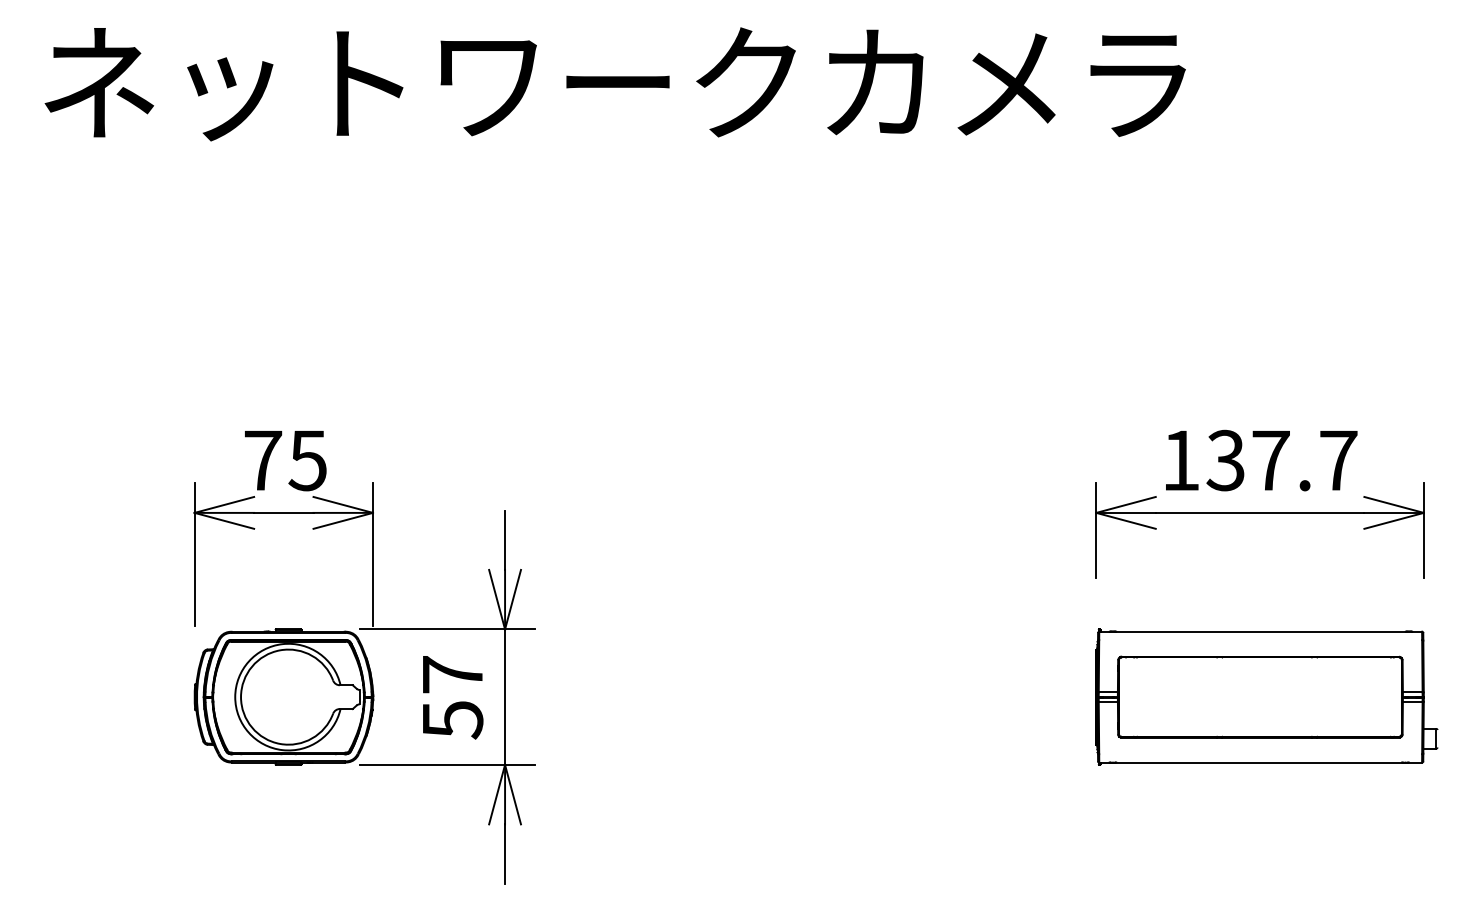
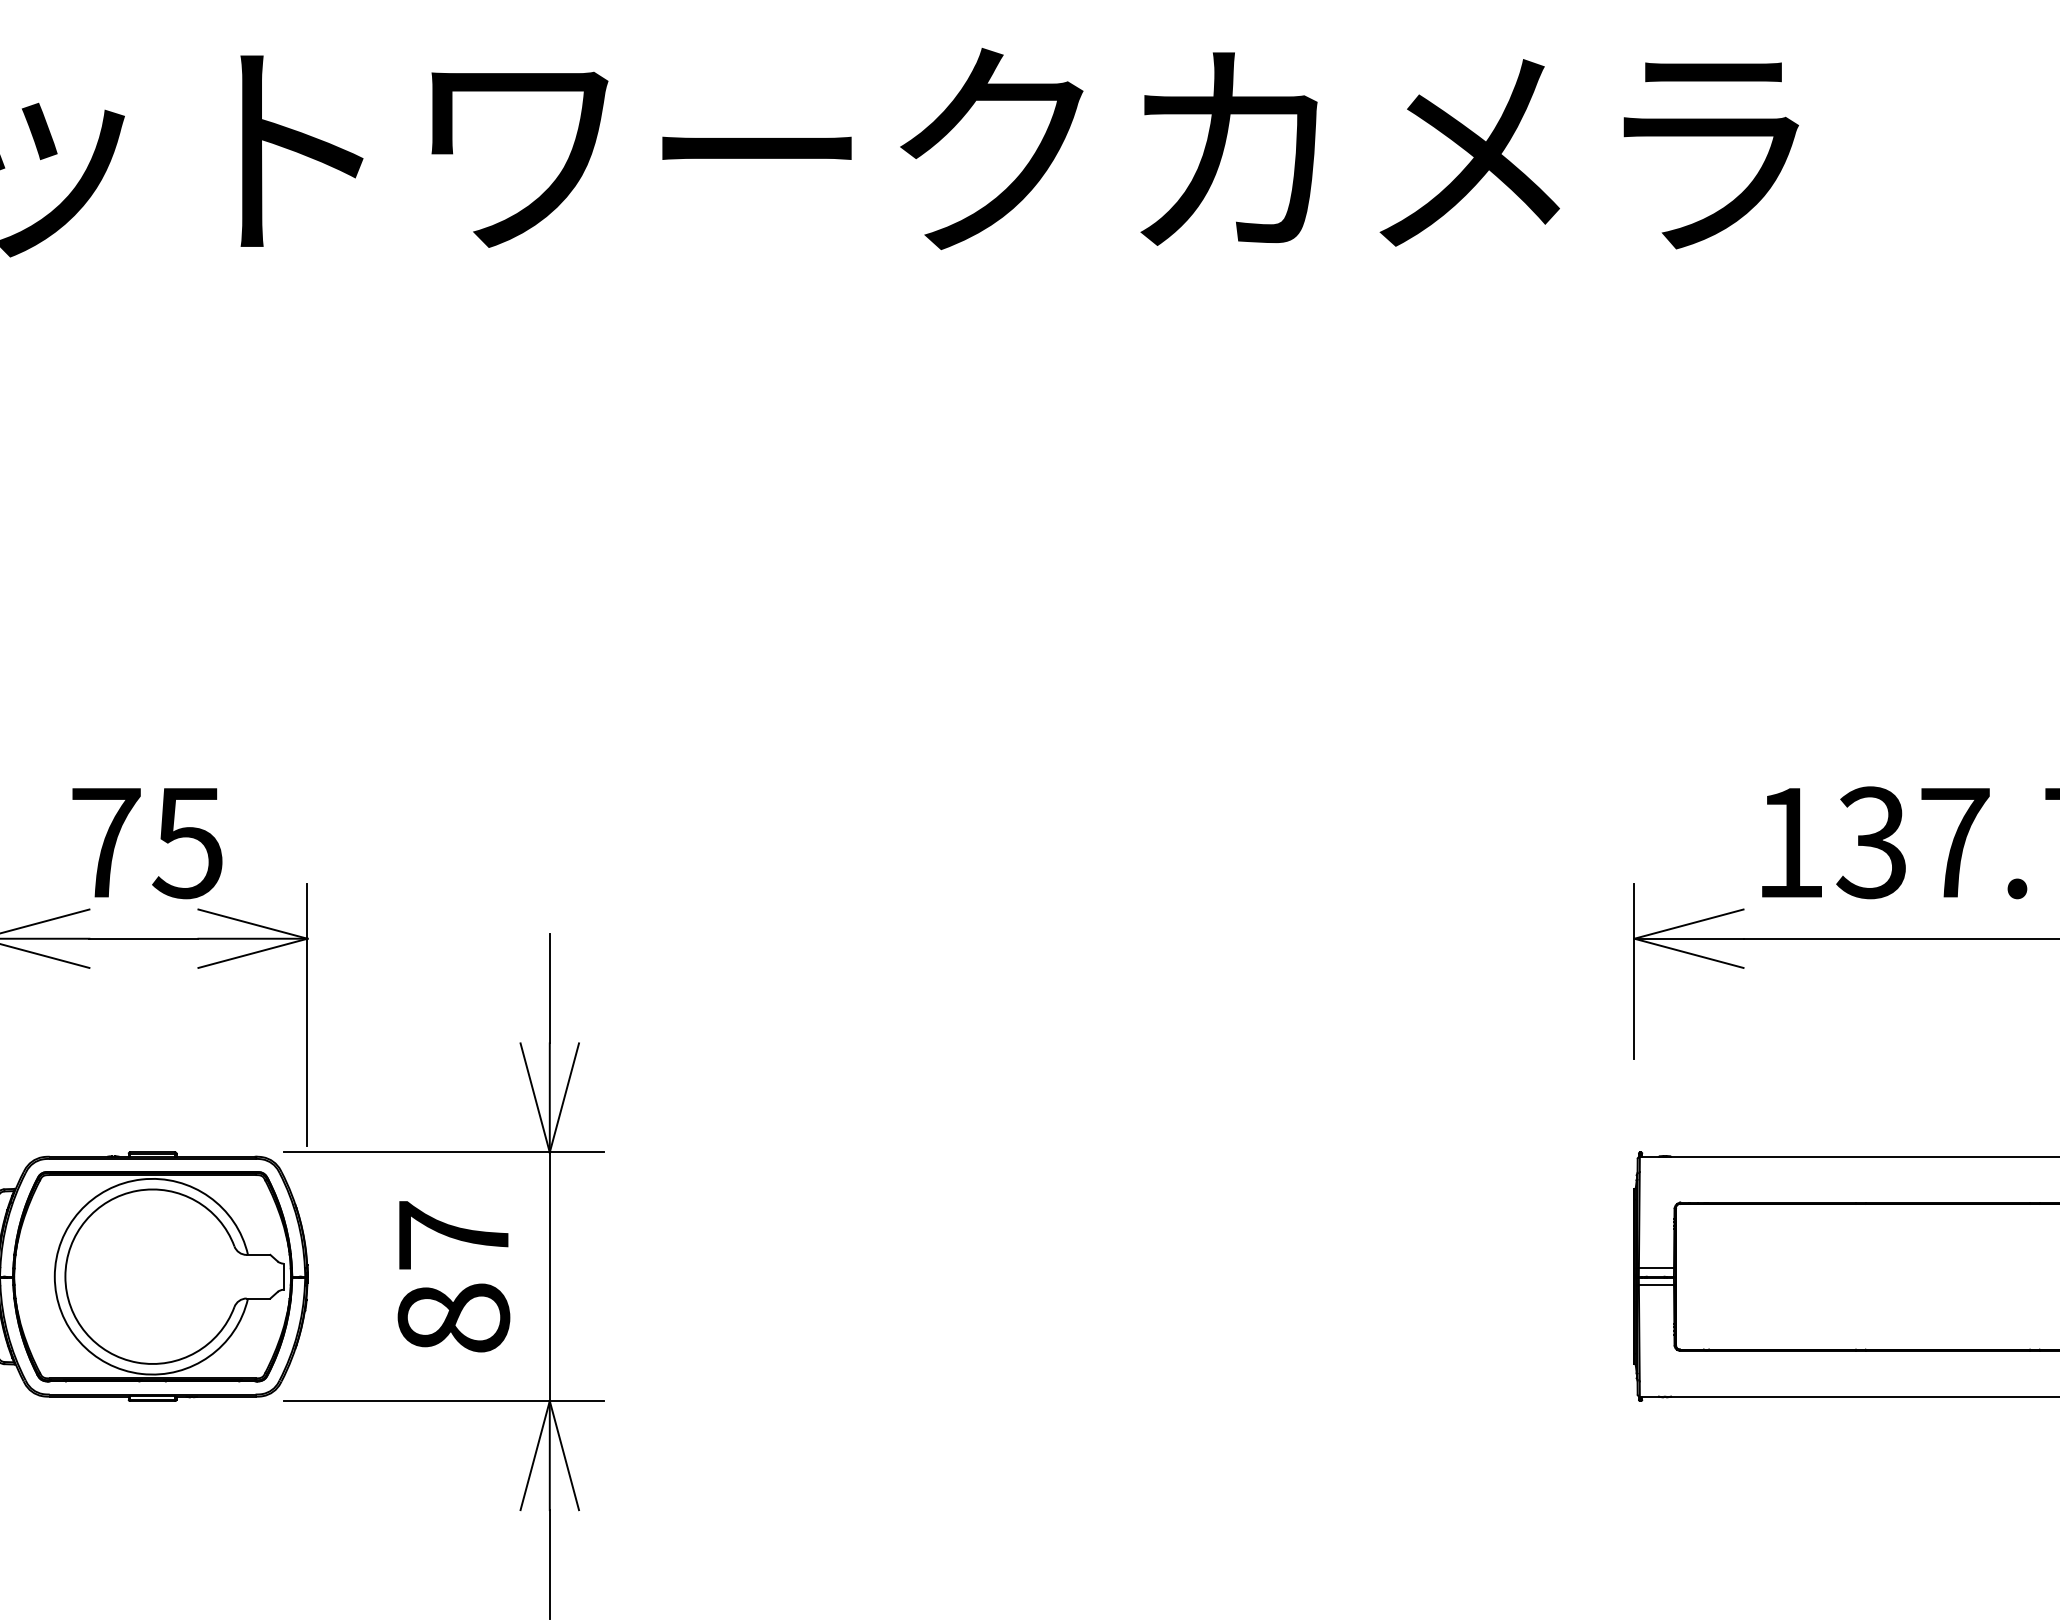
text: (452, 719) -> (453, 1317), 57 -> 87

